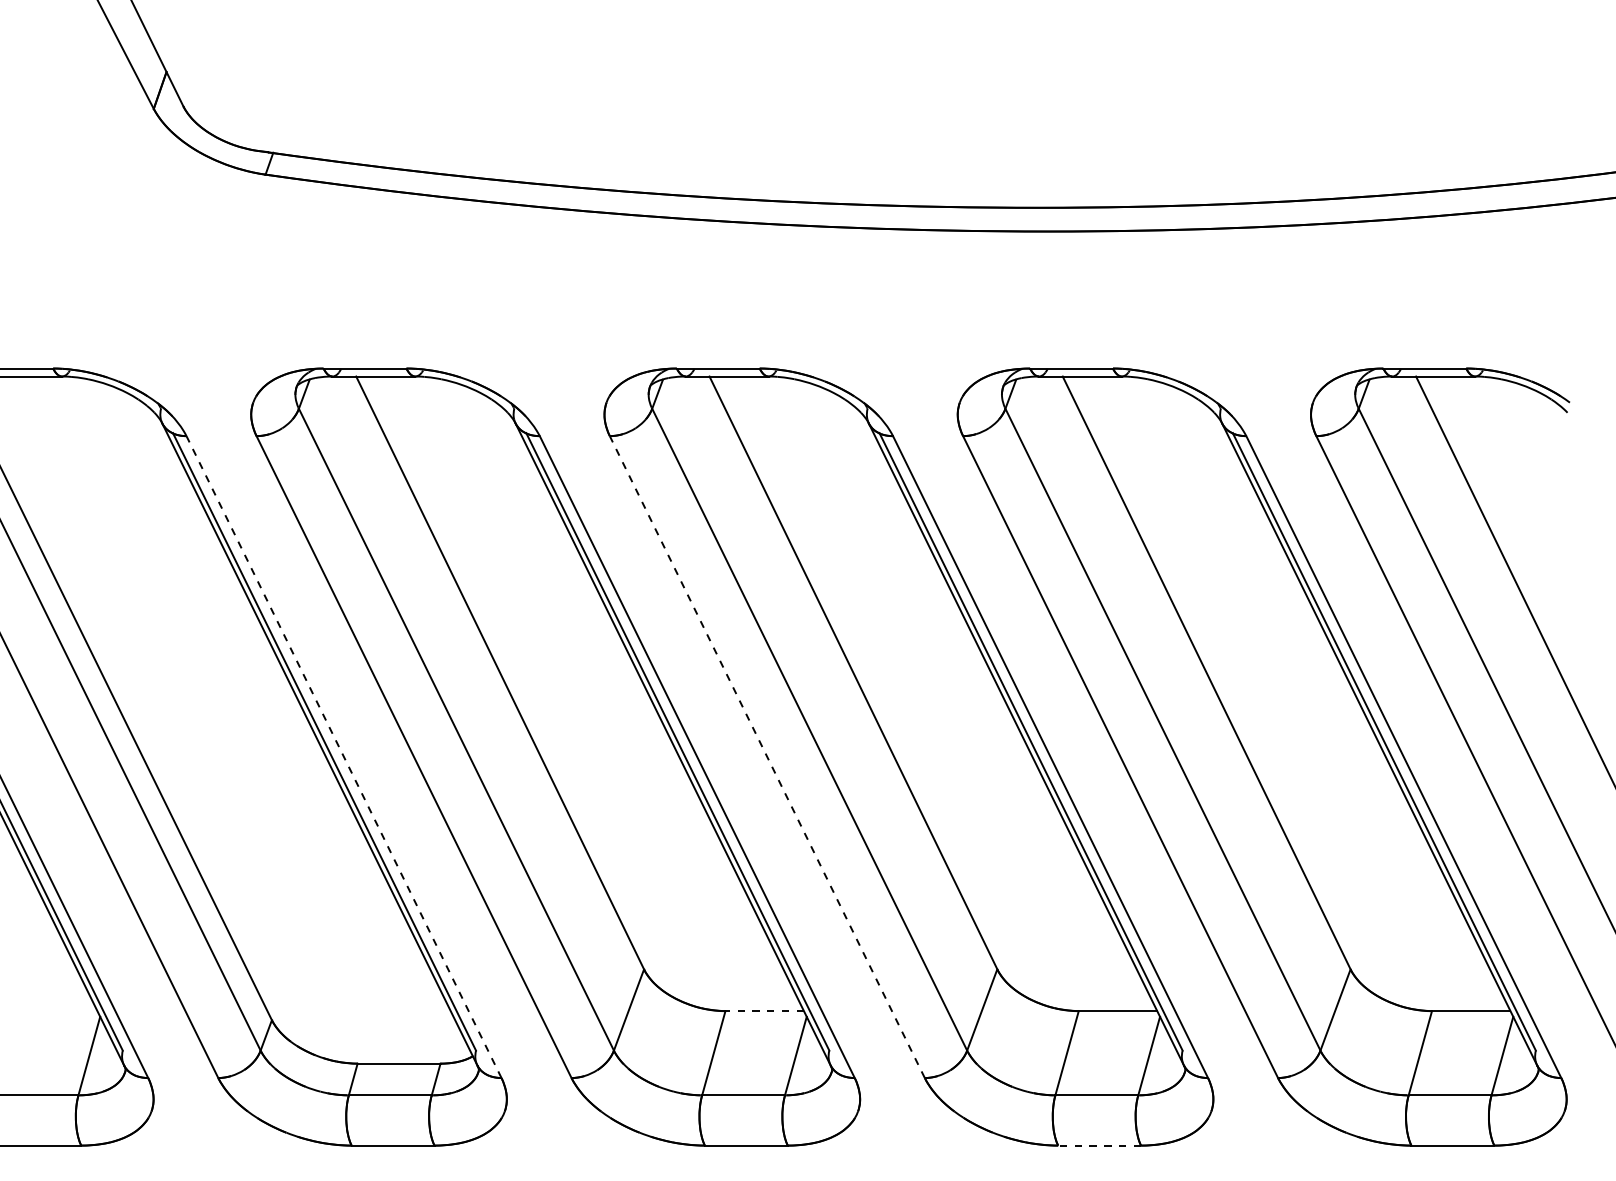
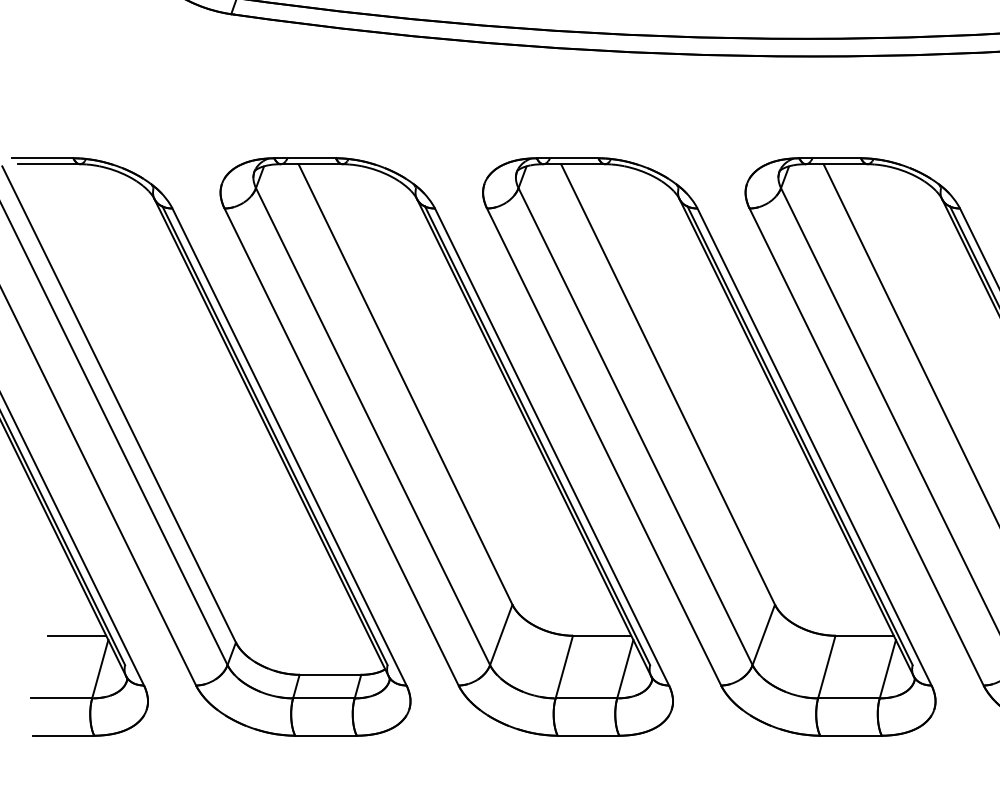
line: (344, 757) -> (289, 447), dashed -> solid
line: (767, 757) -> (604, 447), dashed -> solid
line: (57, 1011) -> (76, 636), added
line: (764, 1011) -> (601, 636), dashed -> solid
line: (1099, 1145) -> (850, 735), dashed -> solid

